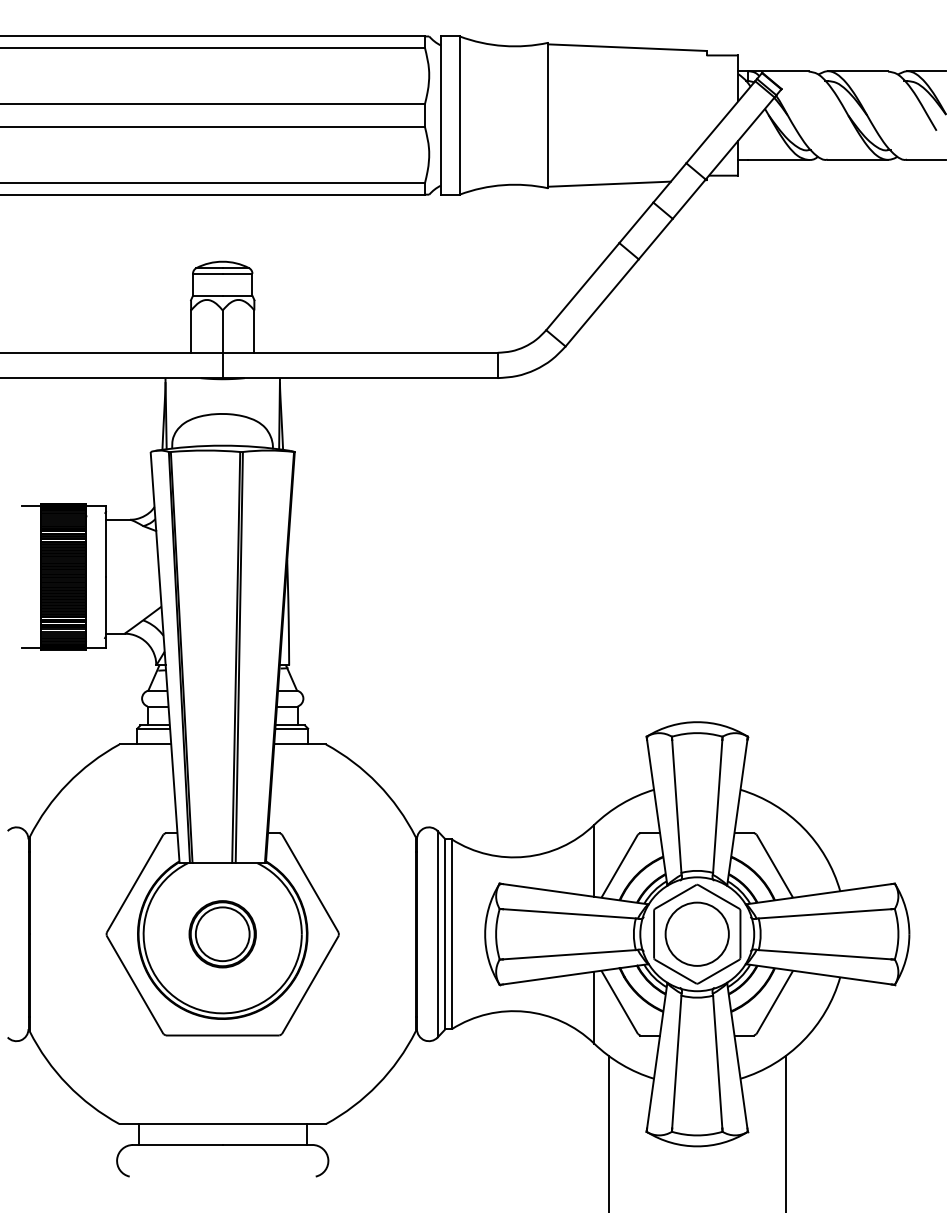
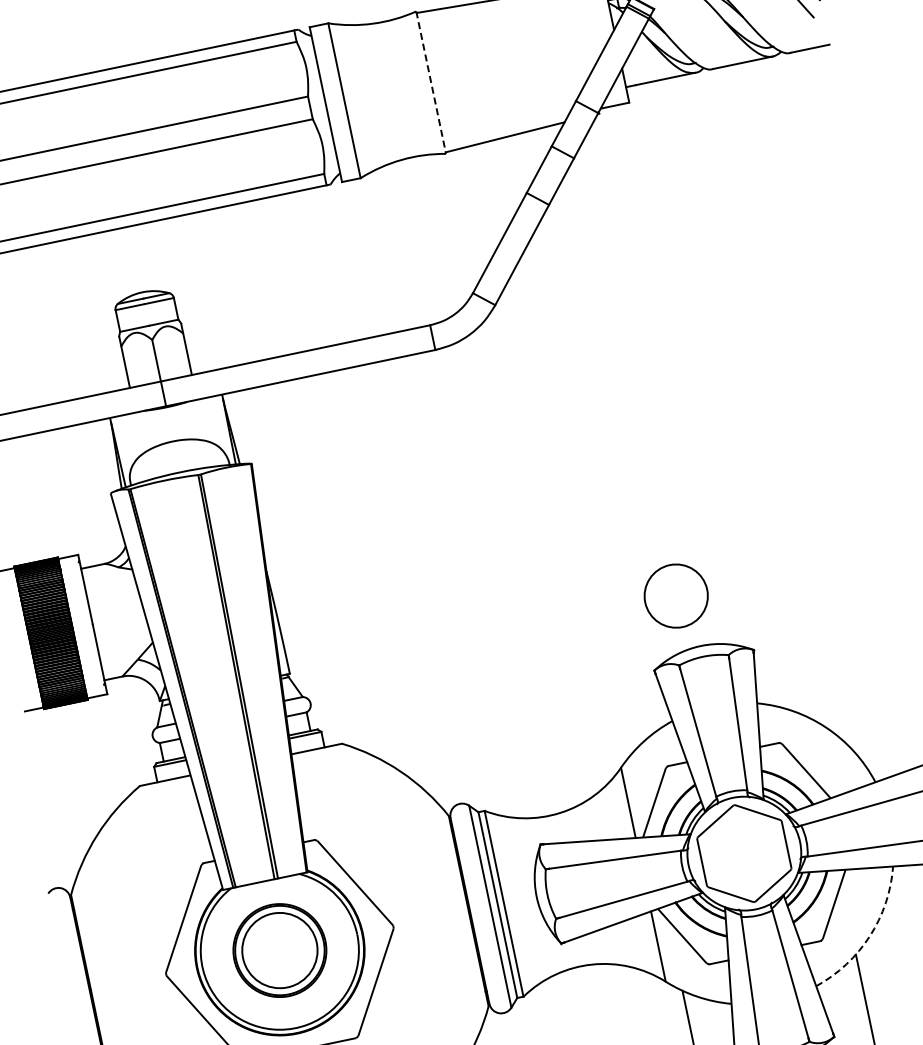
line: (548, 115) -> (431, 82), solid -> dashed
circle: (696, 933) -> (675, 595), moved
part: (222, 934) -> (279, 950), size x1.4
arc: (803, 1040) -> (870, 935), solid -> dashed

